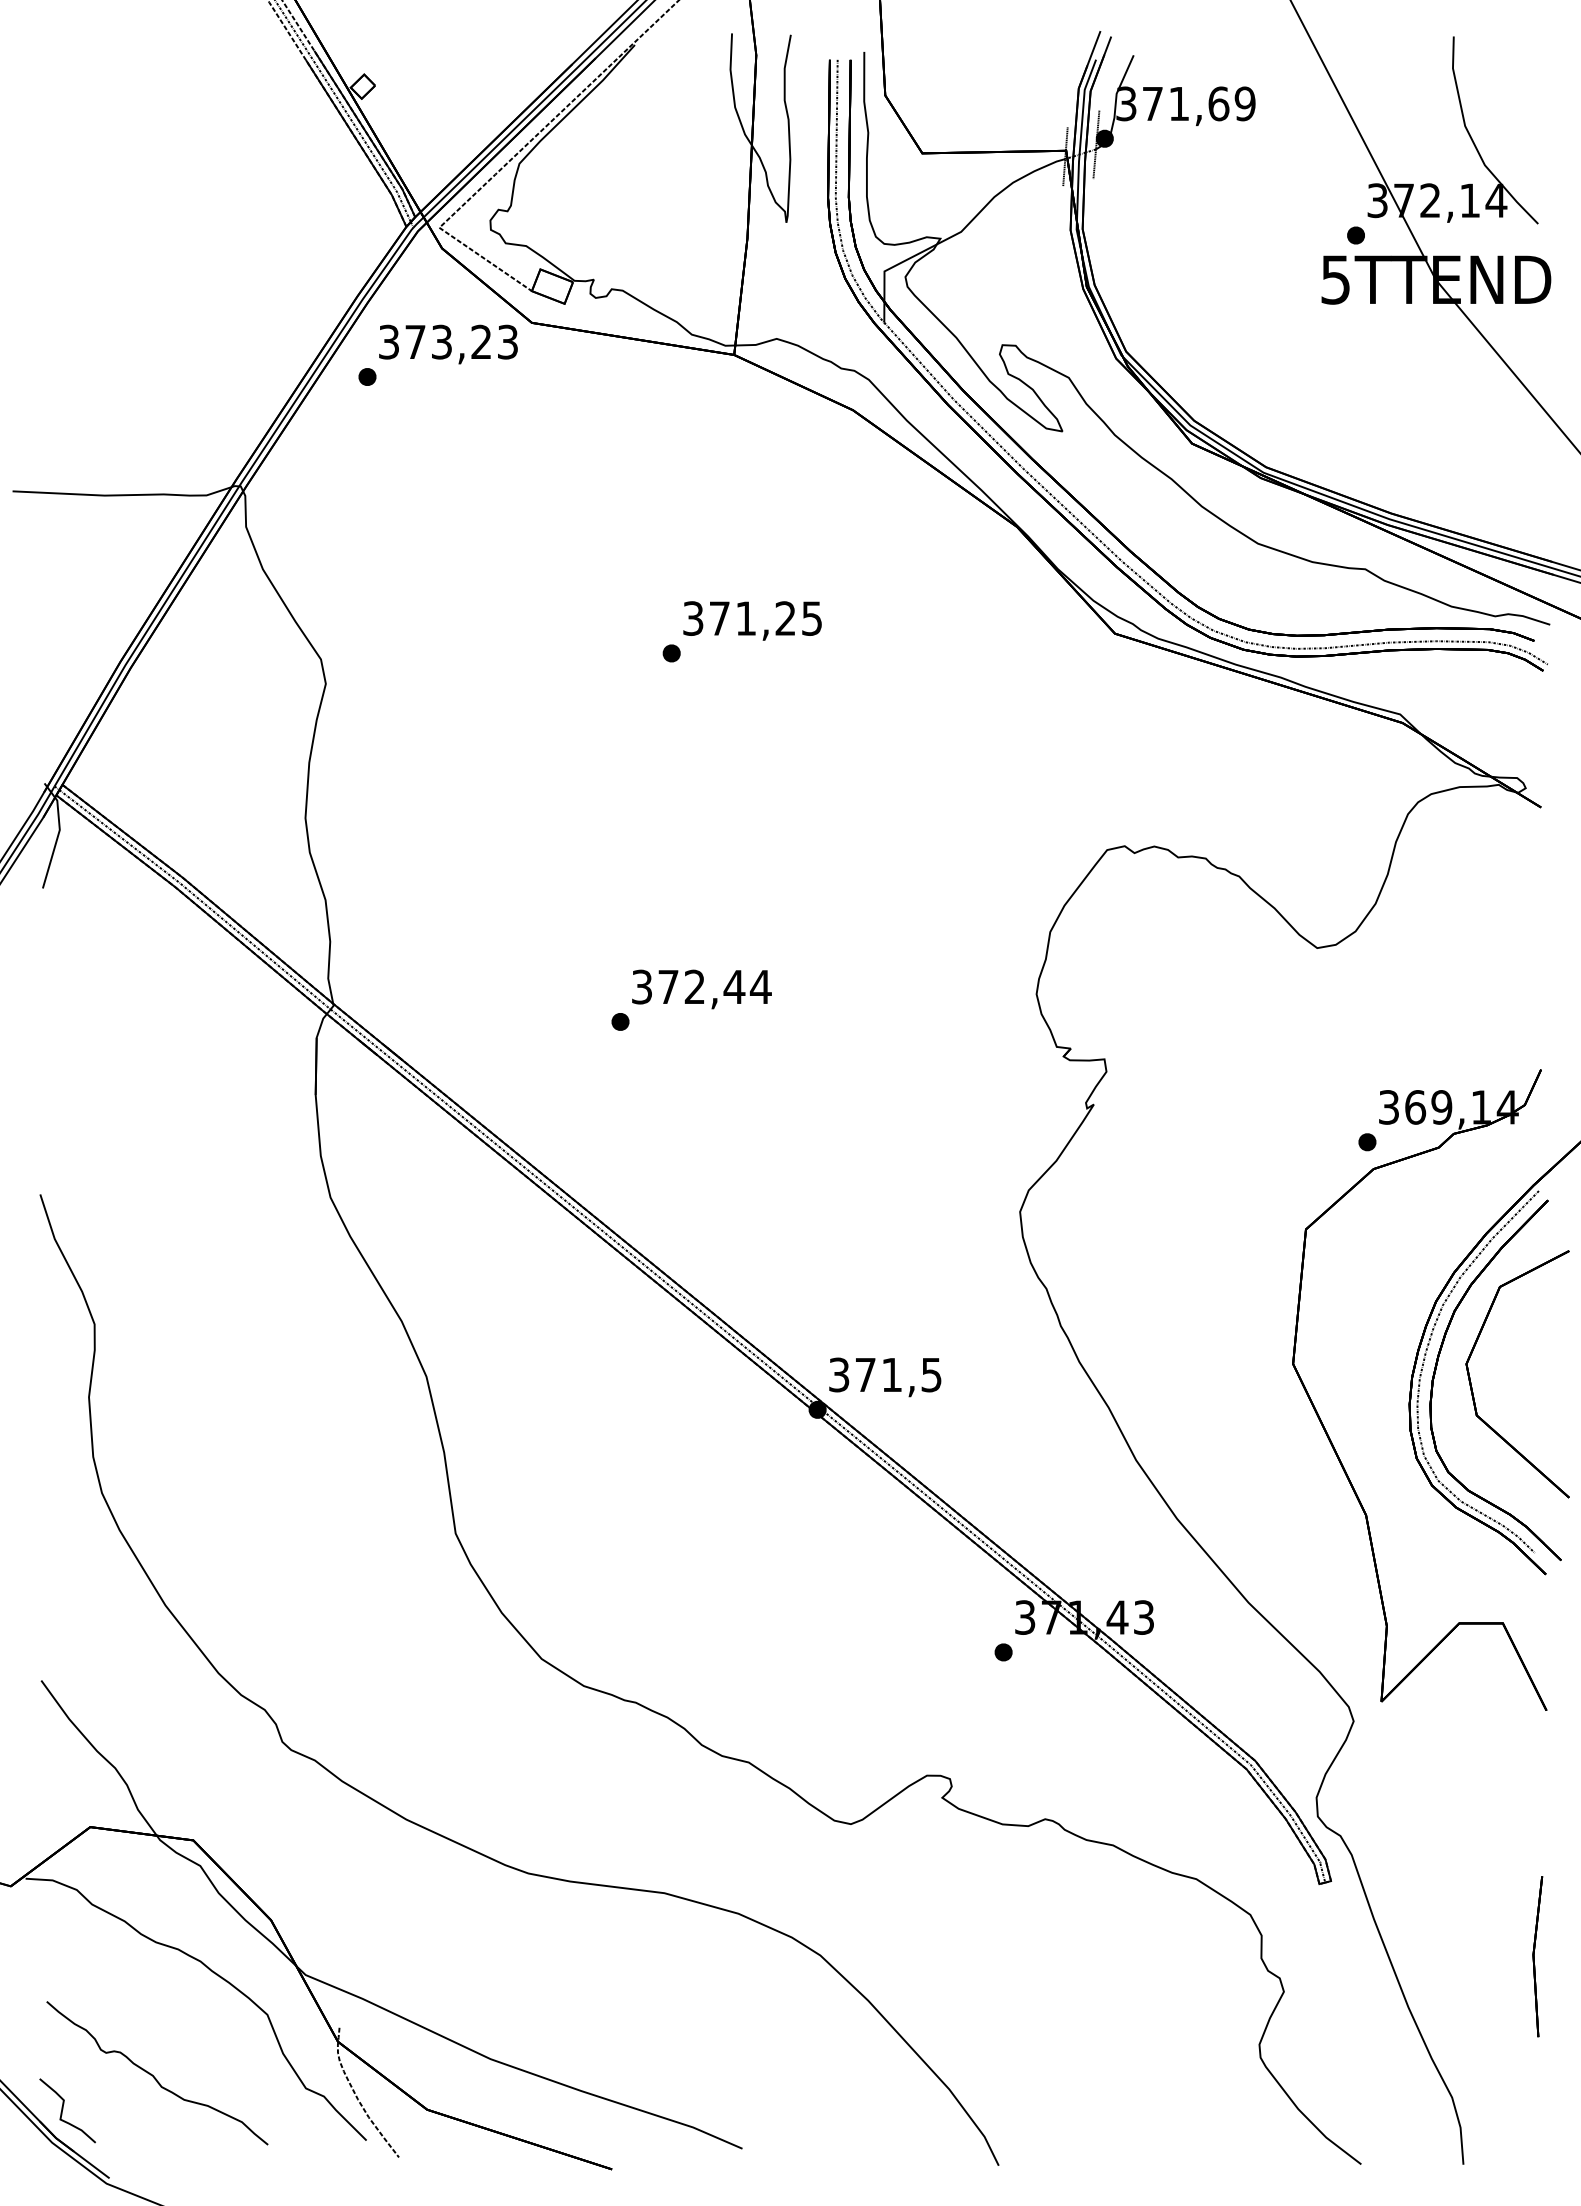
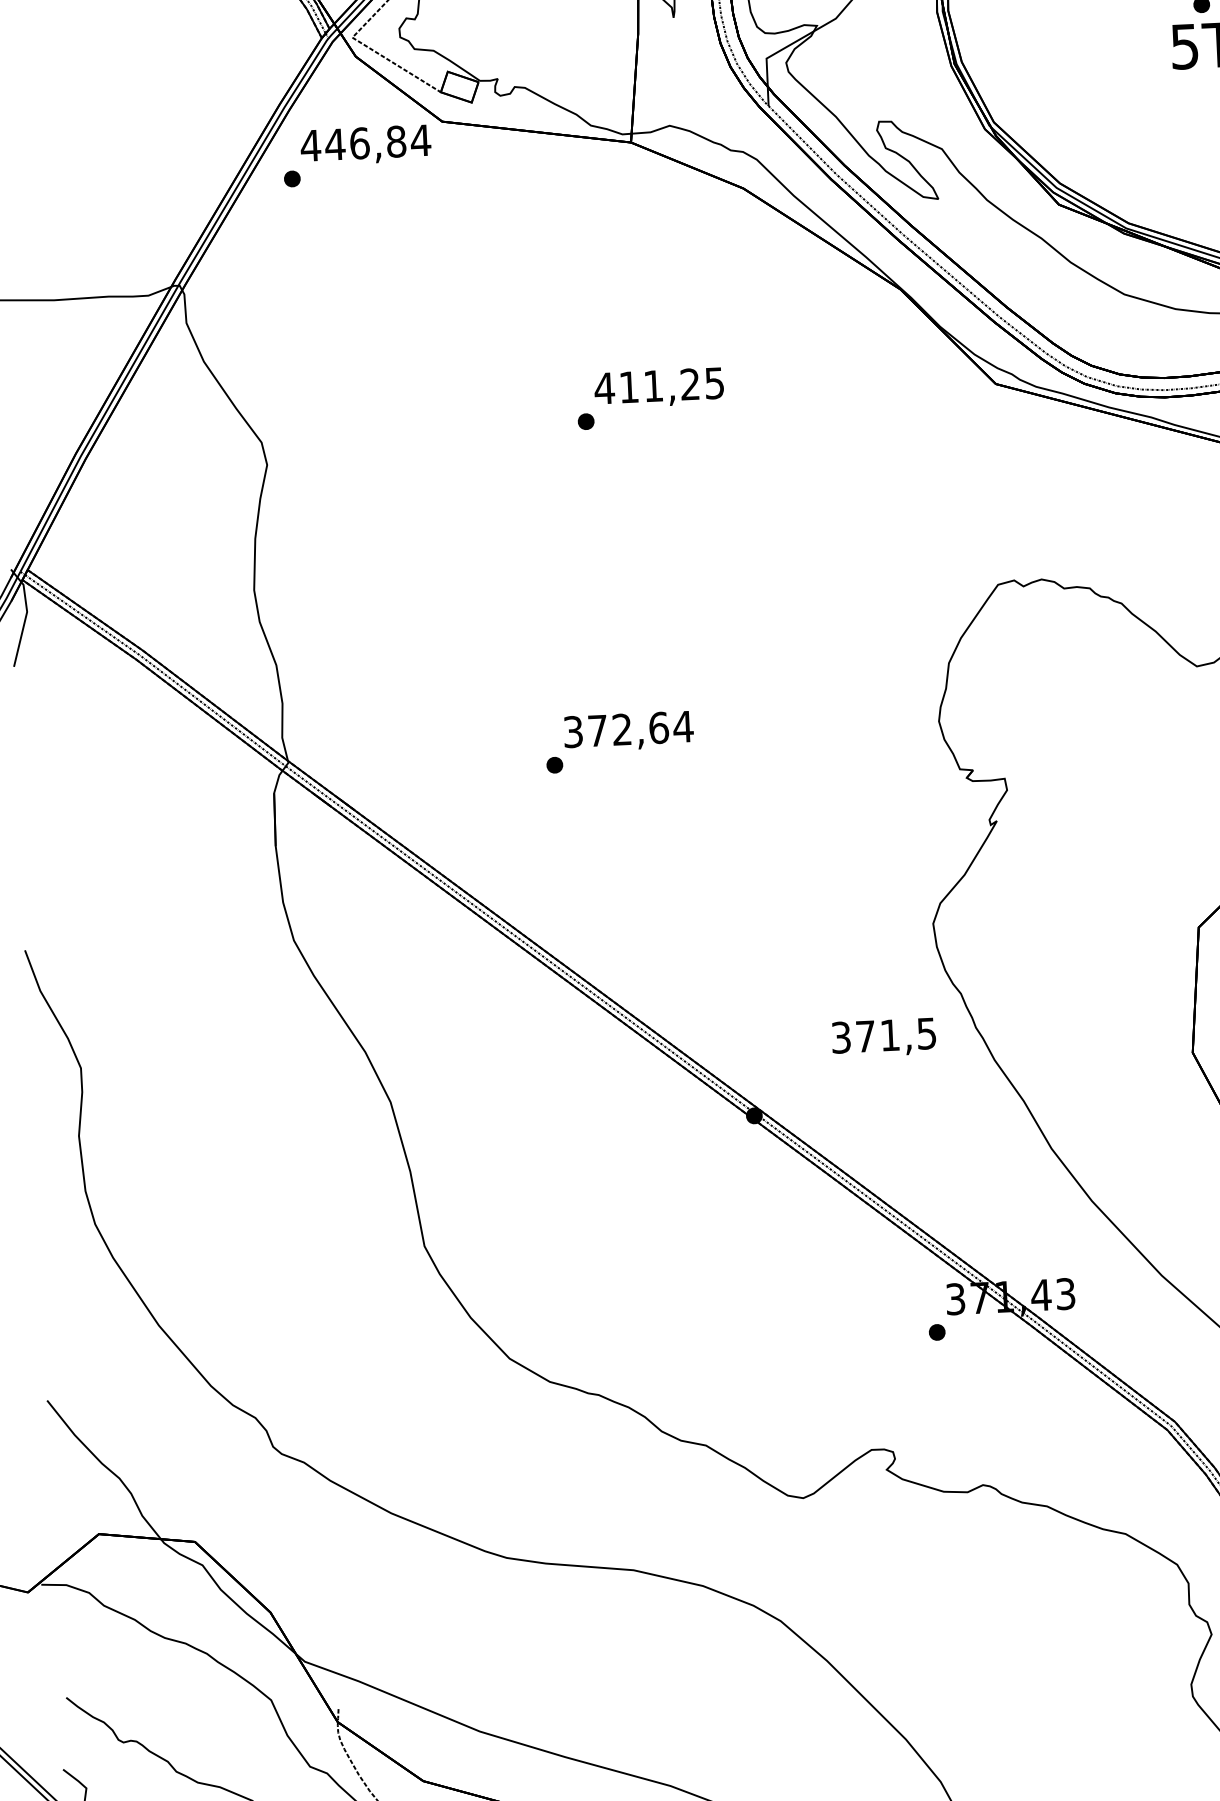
text: (448, 341) -> (365, 142), 373,23 -> 446,84
text: (705, 618) -> (615, 387), 371,25 -> 411,25
text: (734, 986) -> (658, 727), 372,44 -> 372,64
text: (885, 1377) -> (884, 1037), moved

